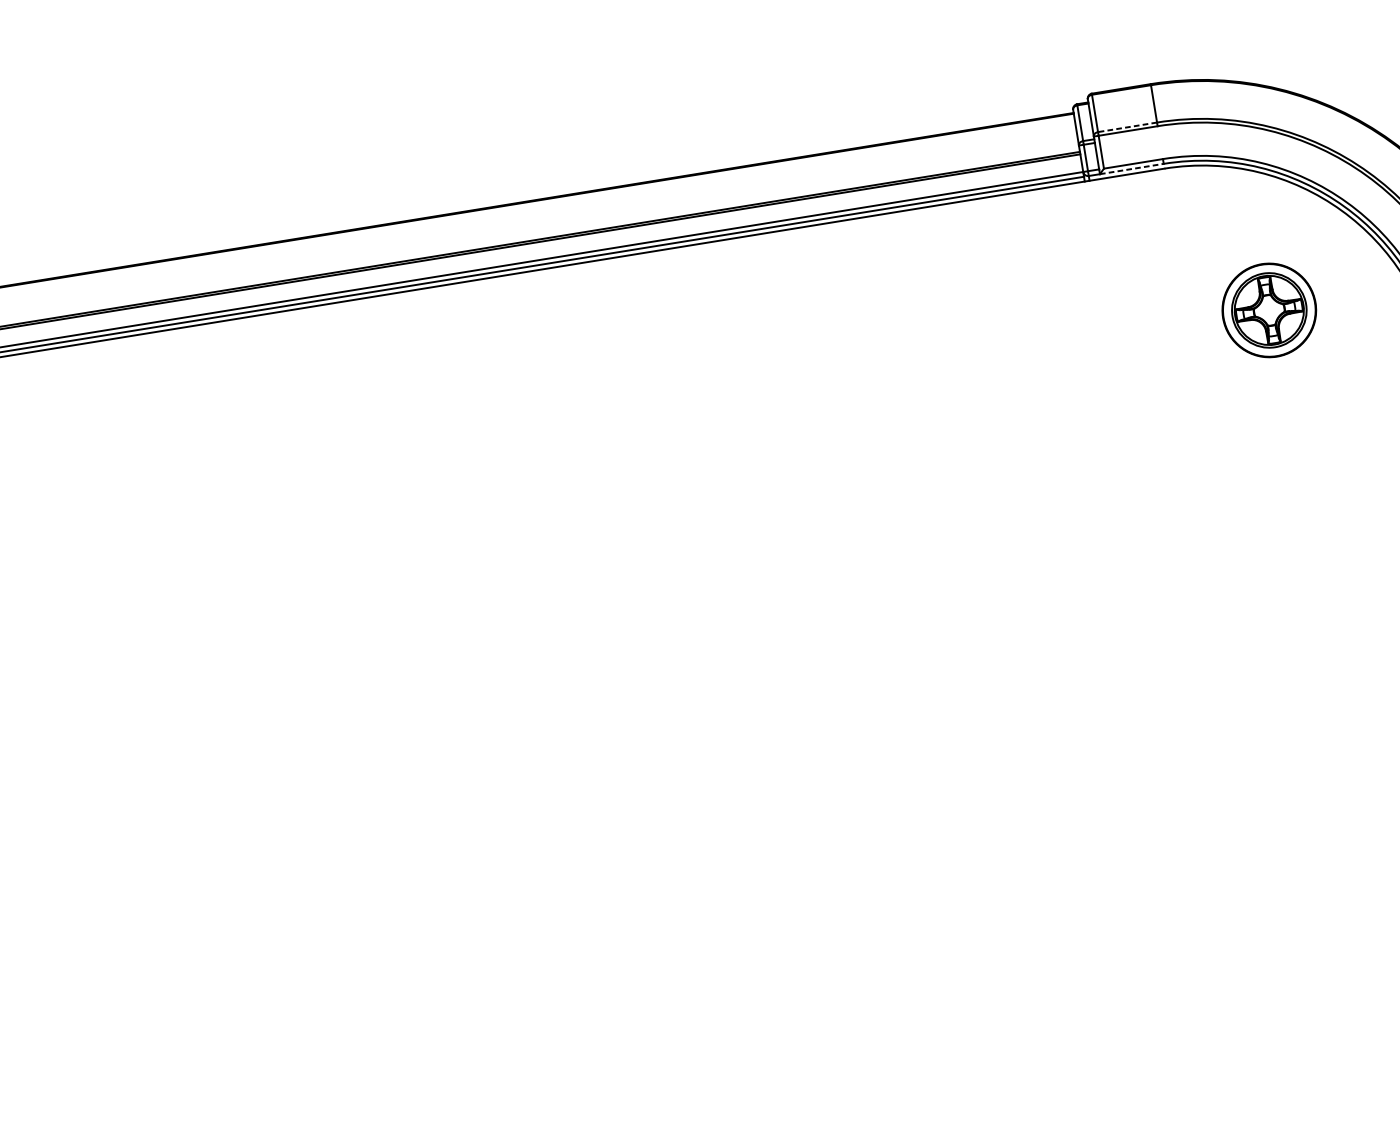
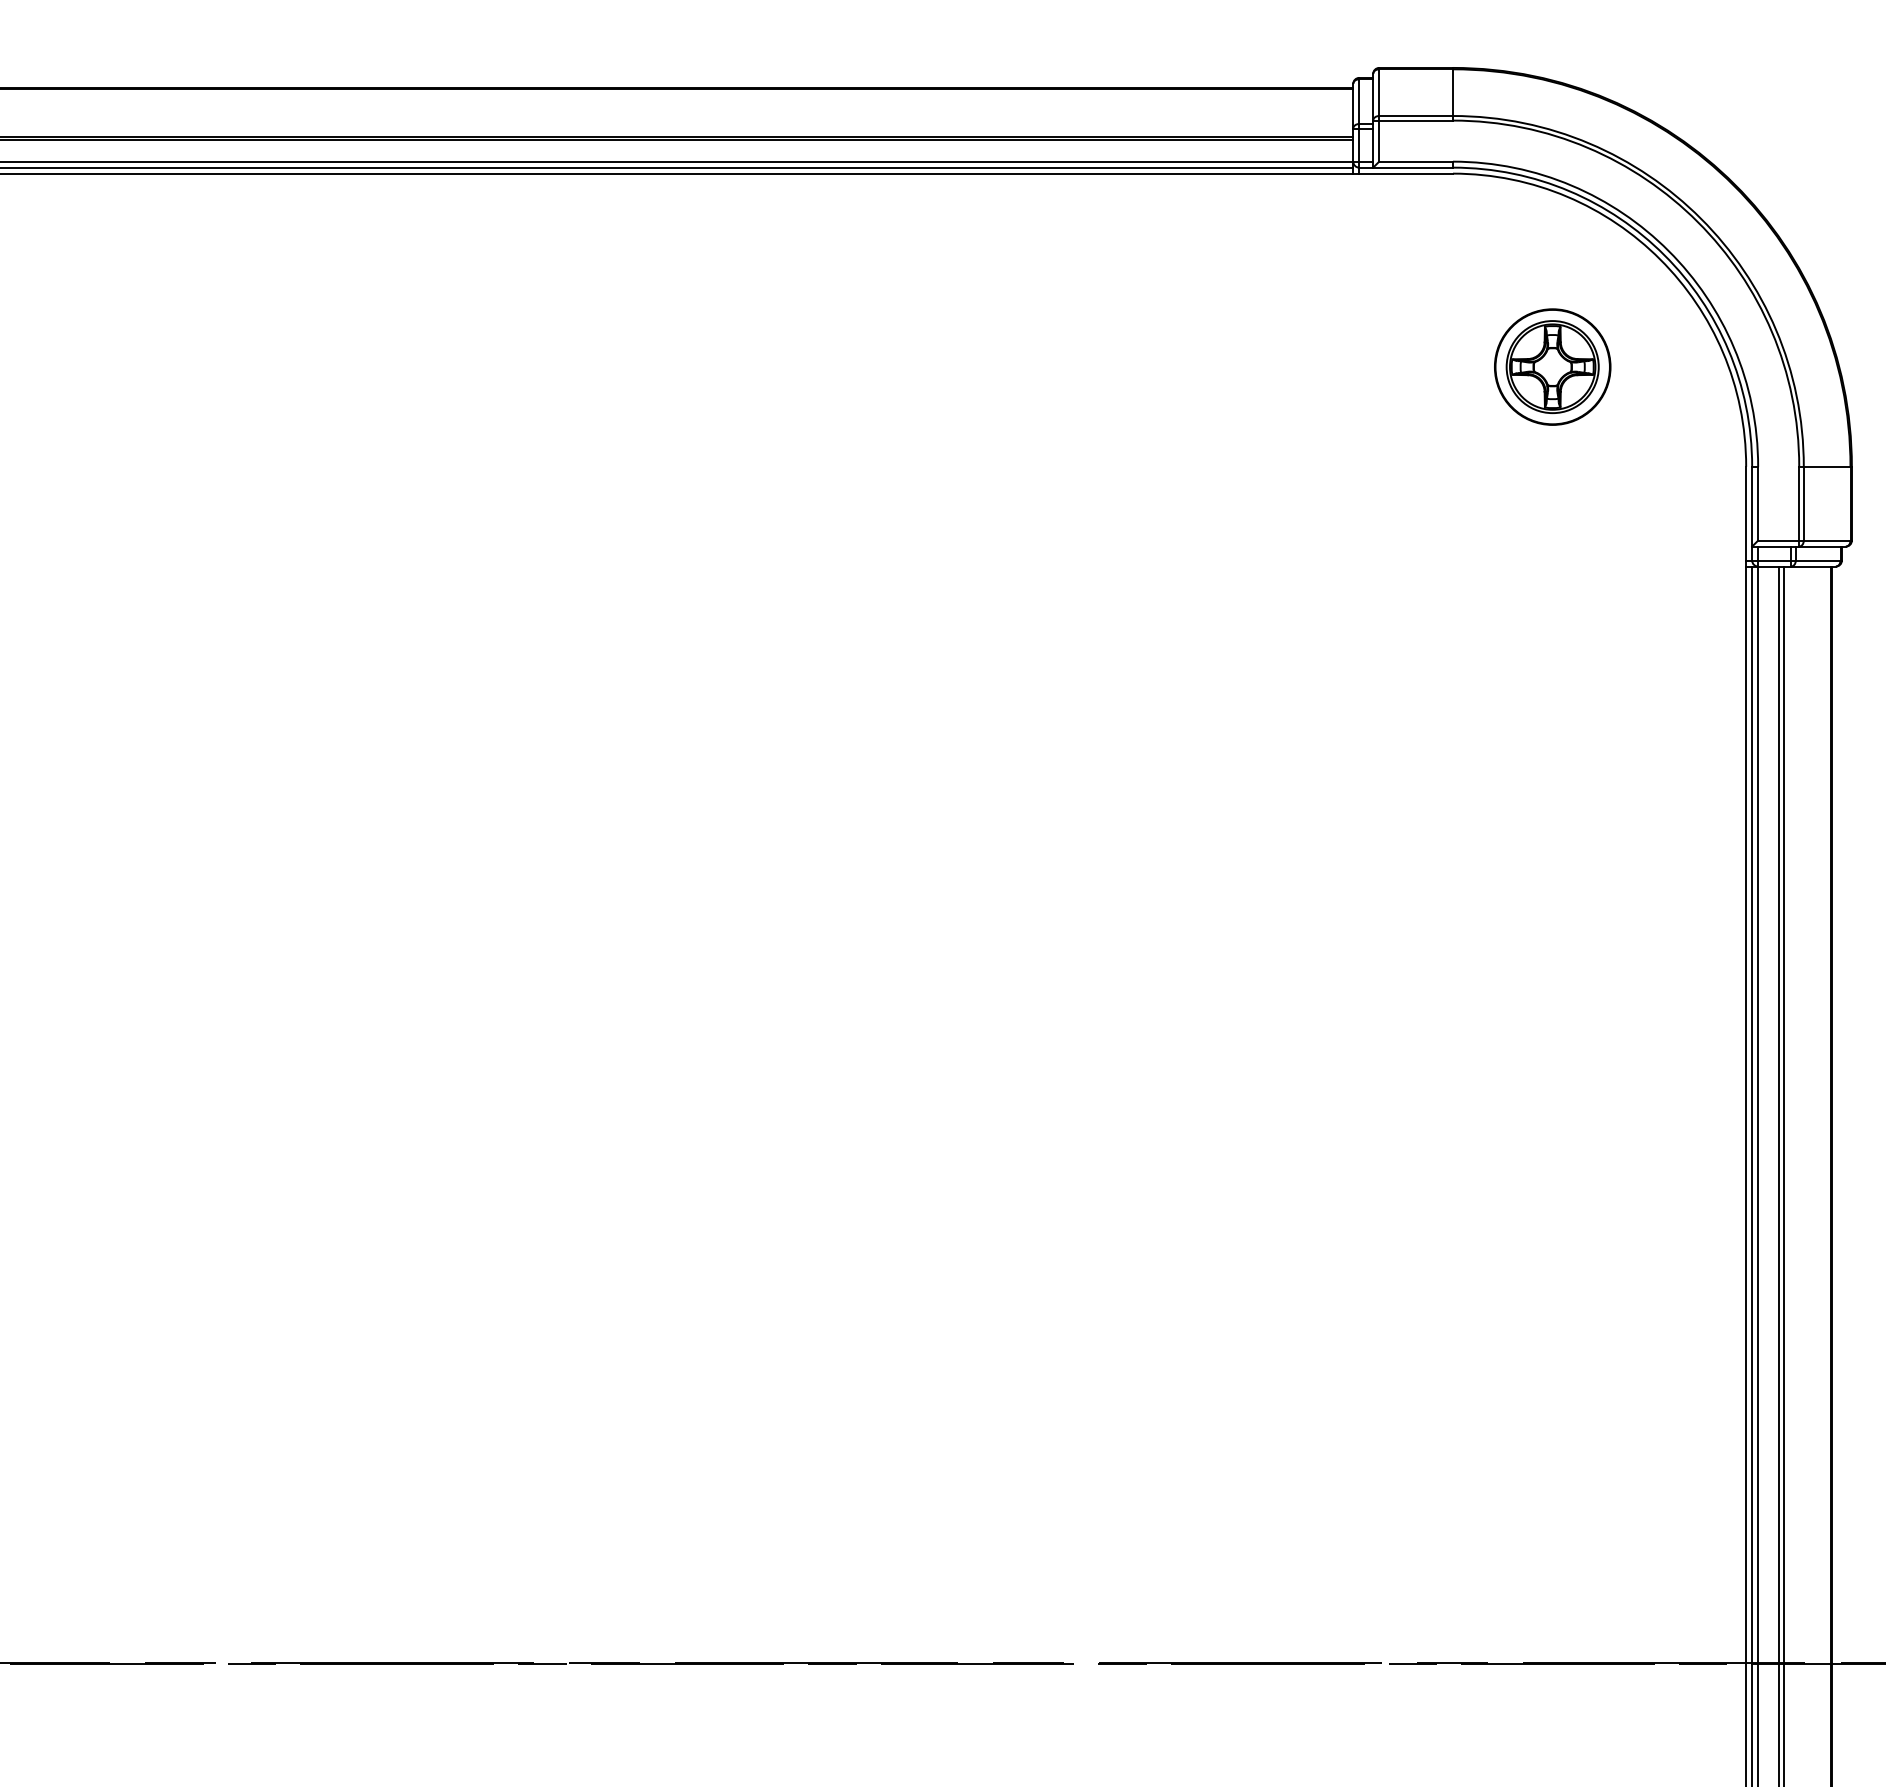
line: (1127, 127) -> (1416, 116), dashed -> solid
line: (1132, 168) -> (1413, 167), dashed -> solid

